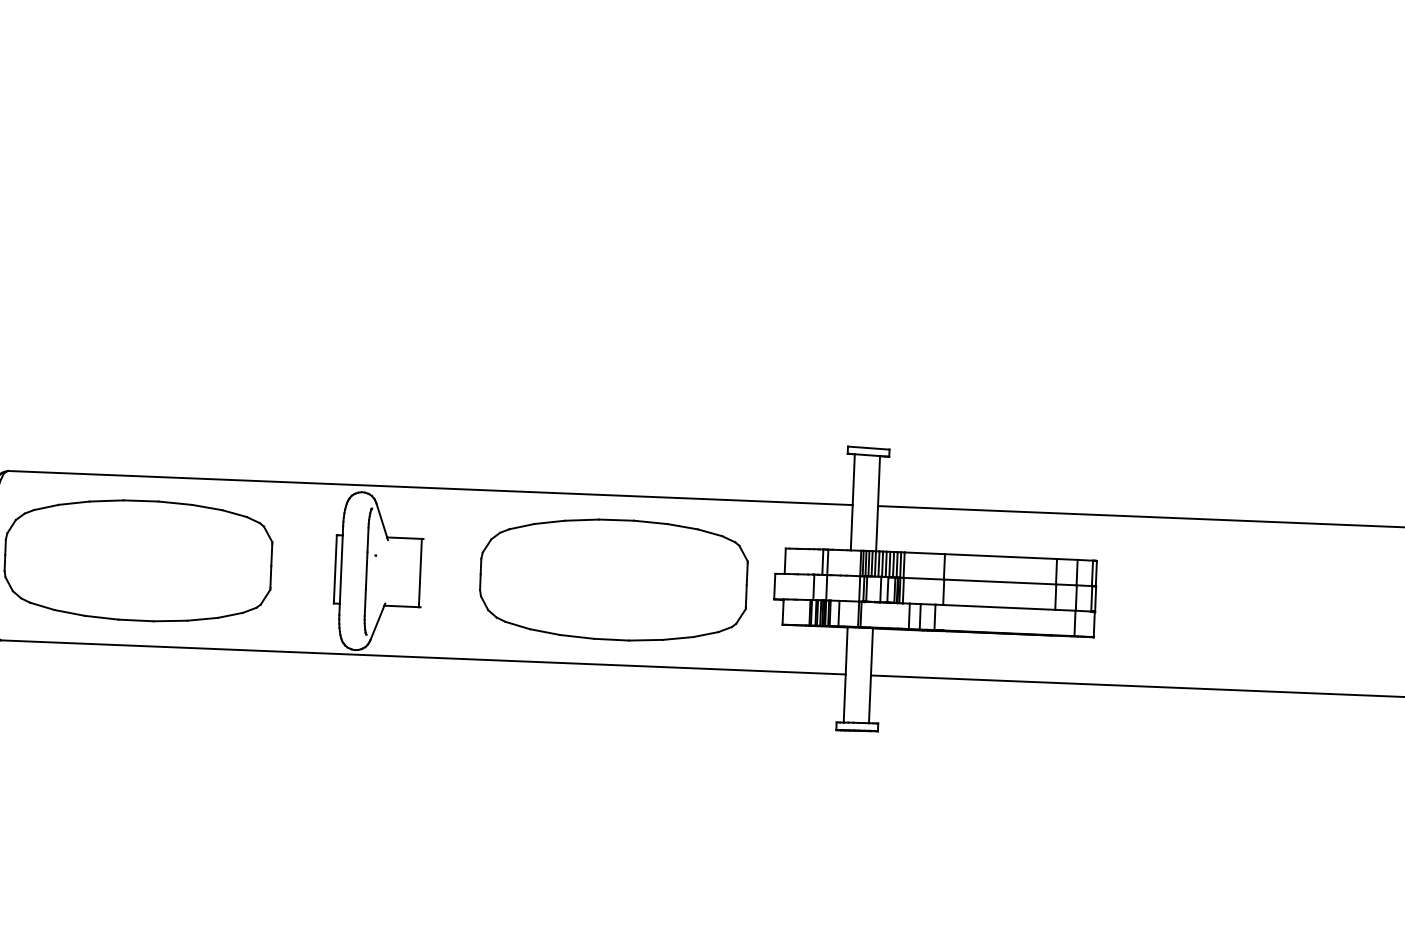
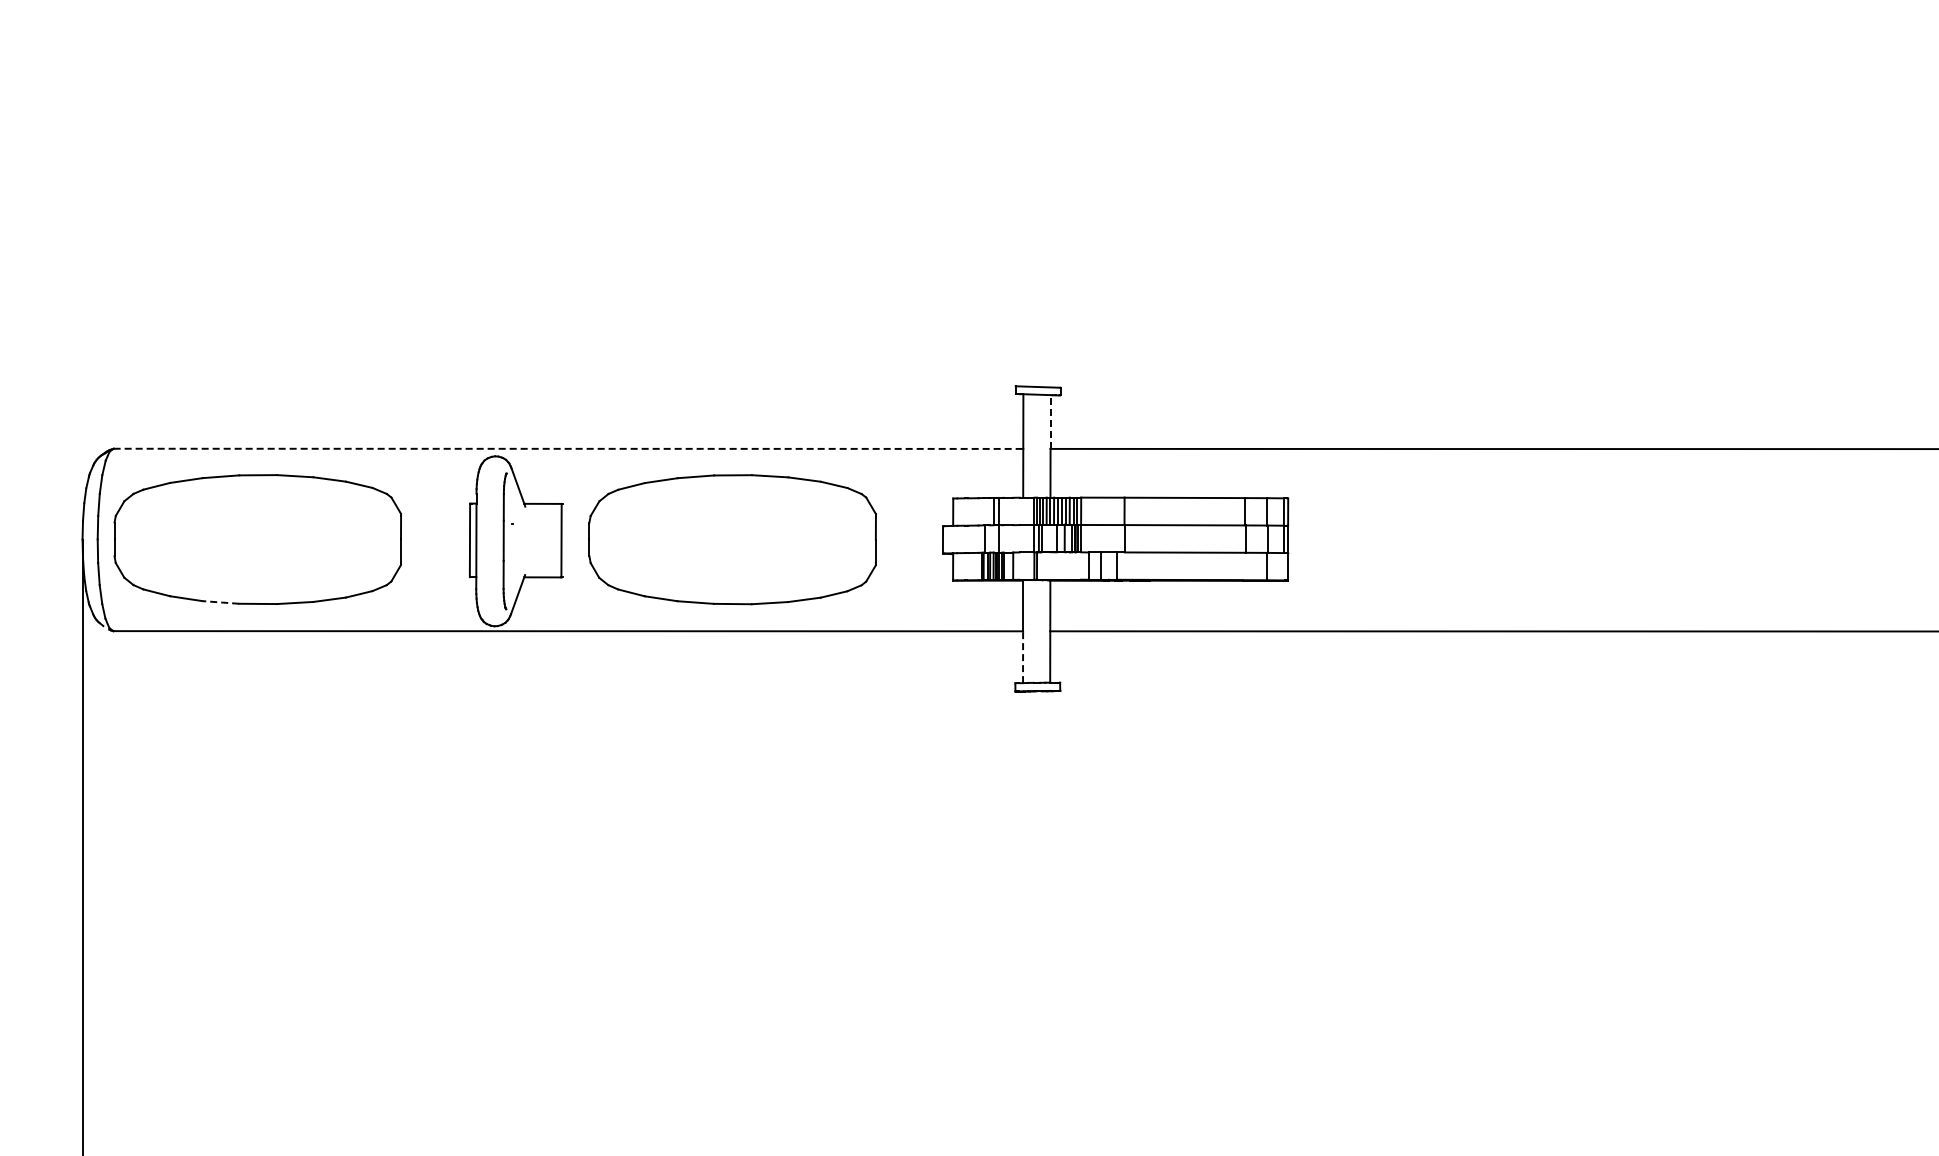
line: (878, 481) -> (1050, 422), solid -> dashed
line: (430, 487) -> (568, 448), solid -> dashed
part: (613, 579) -> (732, 539), moved
line: (101, 617) -> (220, 602), solid -> dashed
line: (845, 698) -> (1023, 657), solid -> dashed

